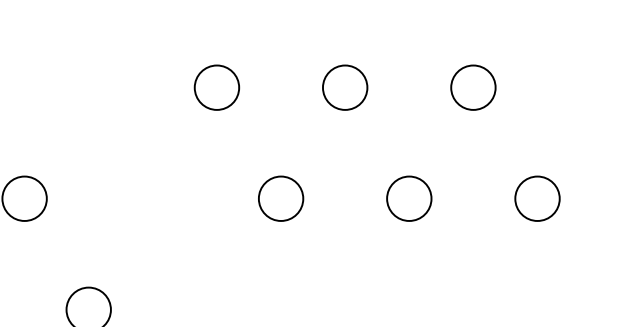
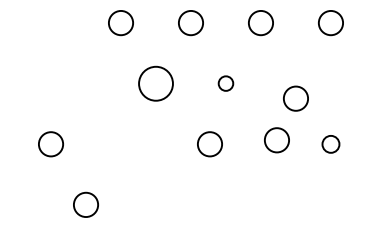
circle: (216, 87) -> (155, 83), size x1.4
circle: (344, 87) -> (225, 83), size x0.6
circle: (472, 87) -> (295, 98), moved
circle: (280, 199) -> (209, 144), moved
circle: (408, 199) -> (276, 140), moved
circle: (536, 199) -> (330, 144), size x0.7

